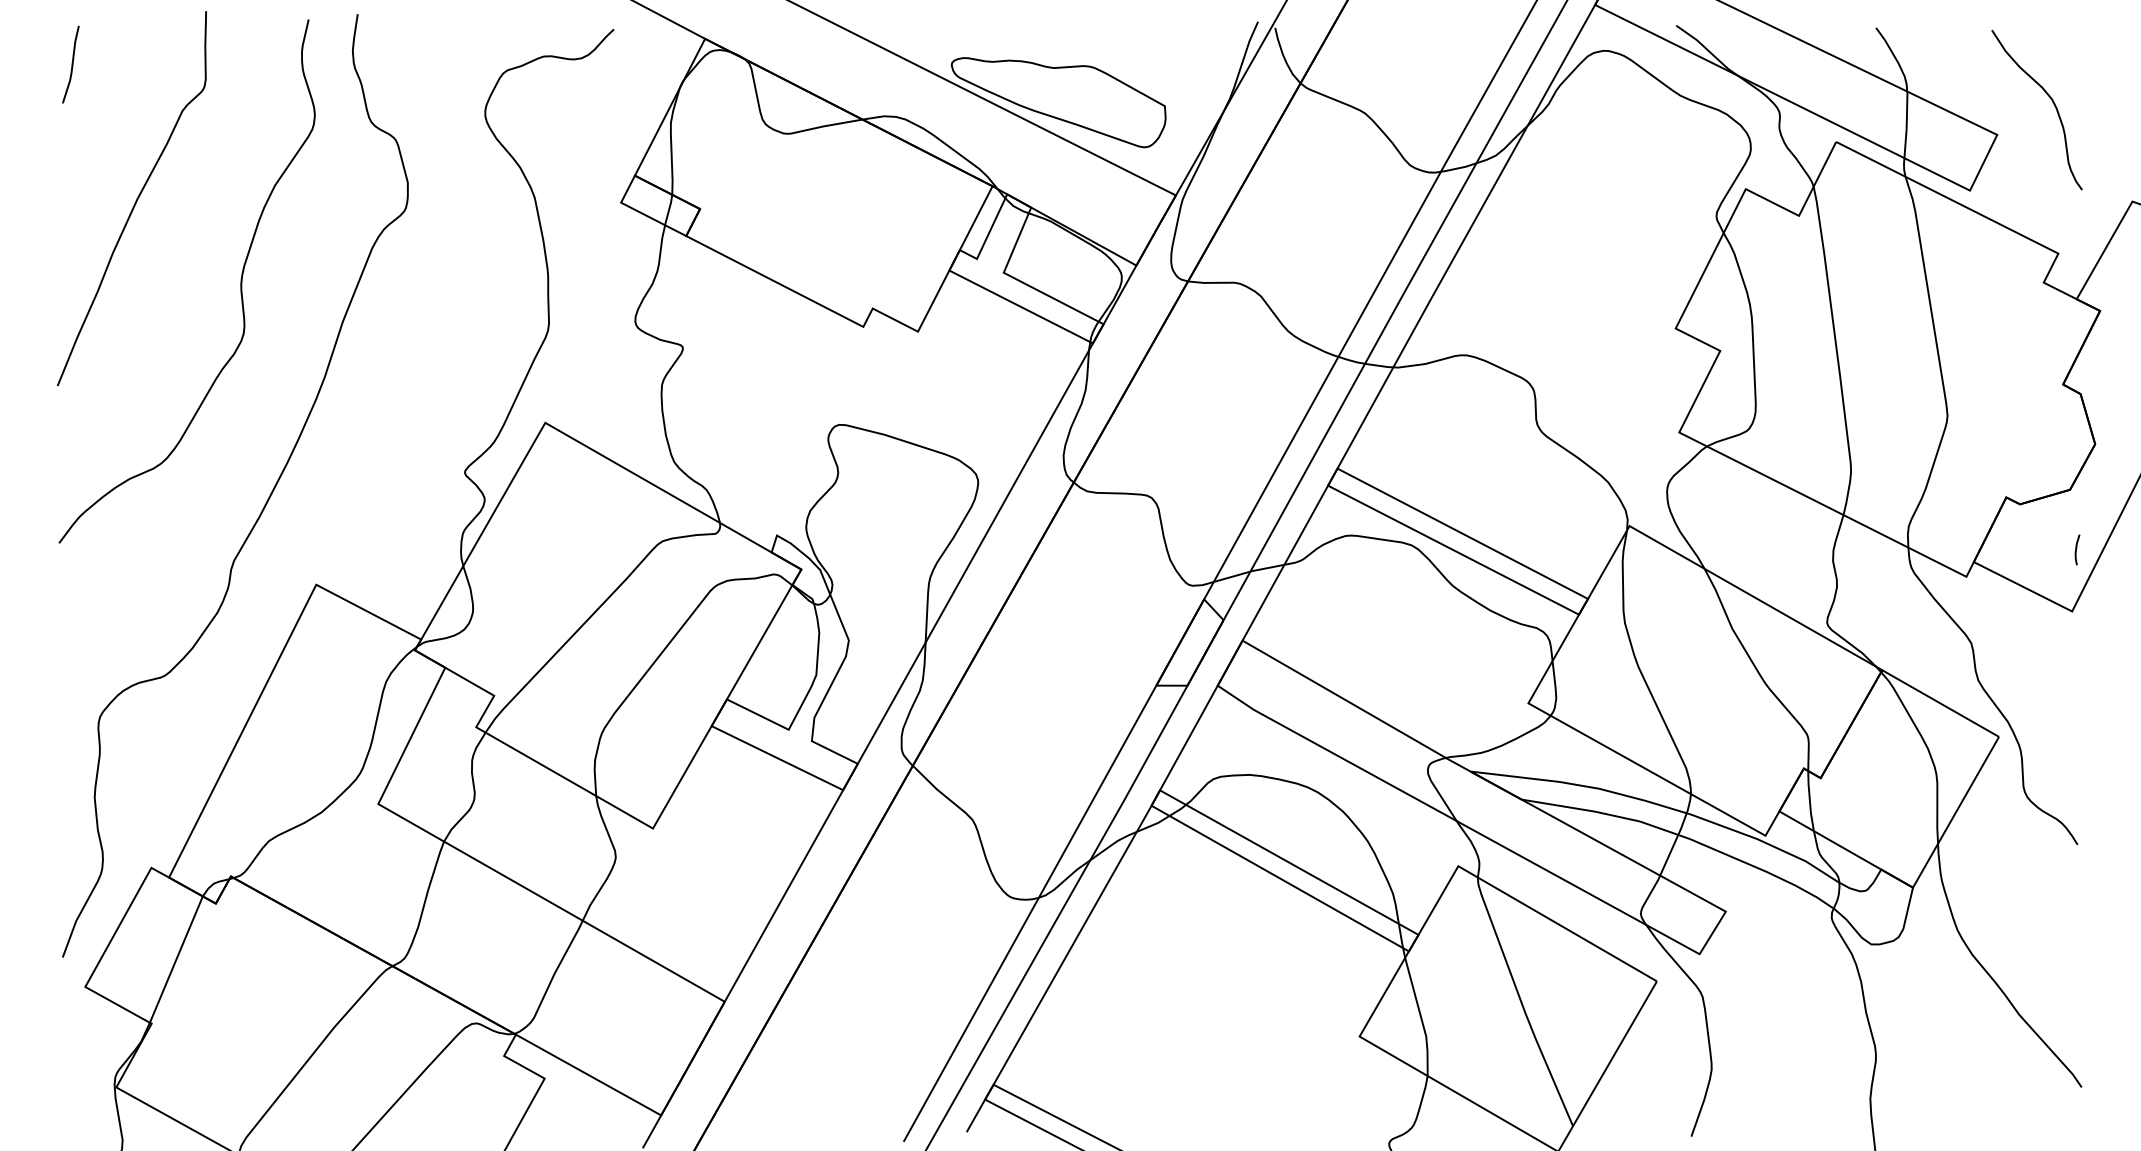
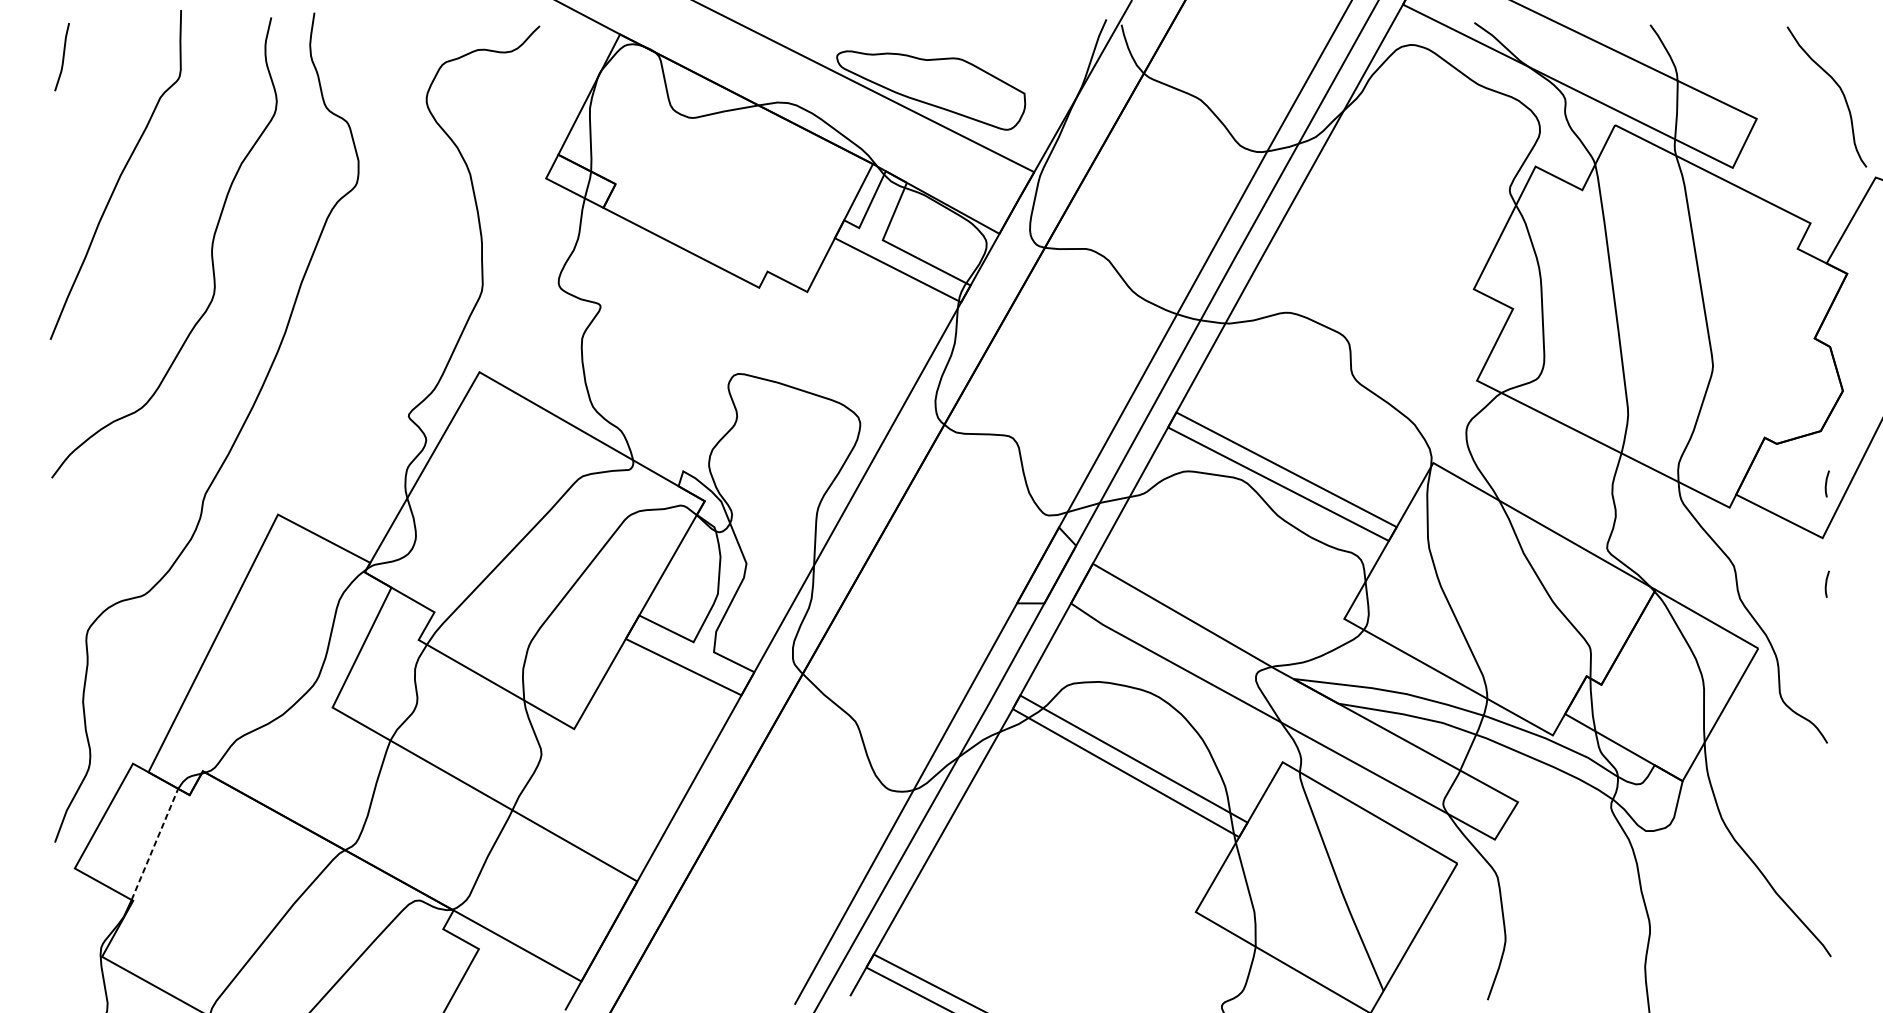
curve: (2050, 99) -> (1838, 87), moved
line: (2077, 662) -> (1827, 583), added
line: (176, 959) -> (155, 844), solid -> dashed

